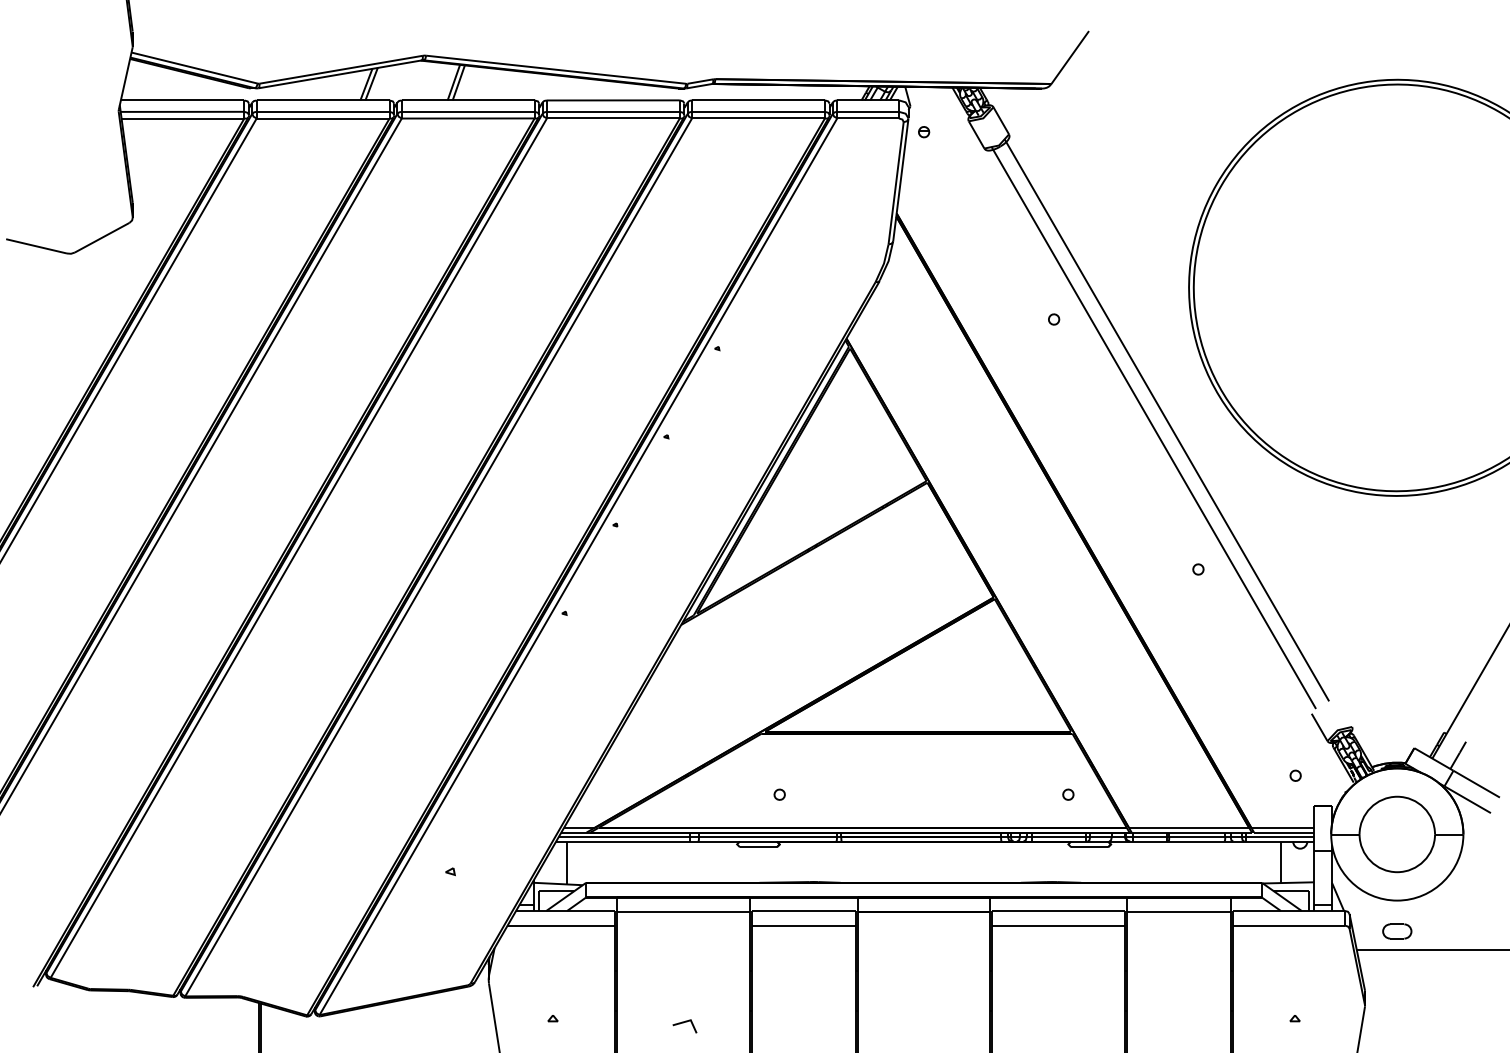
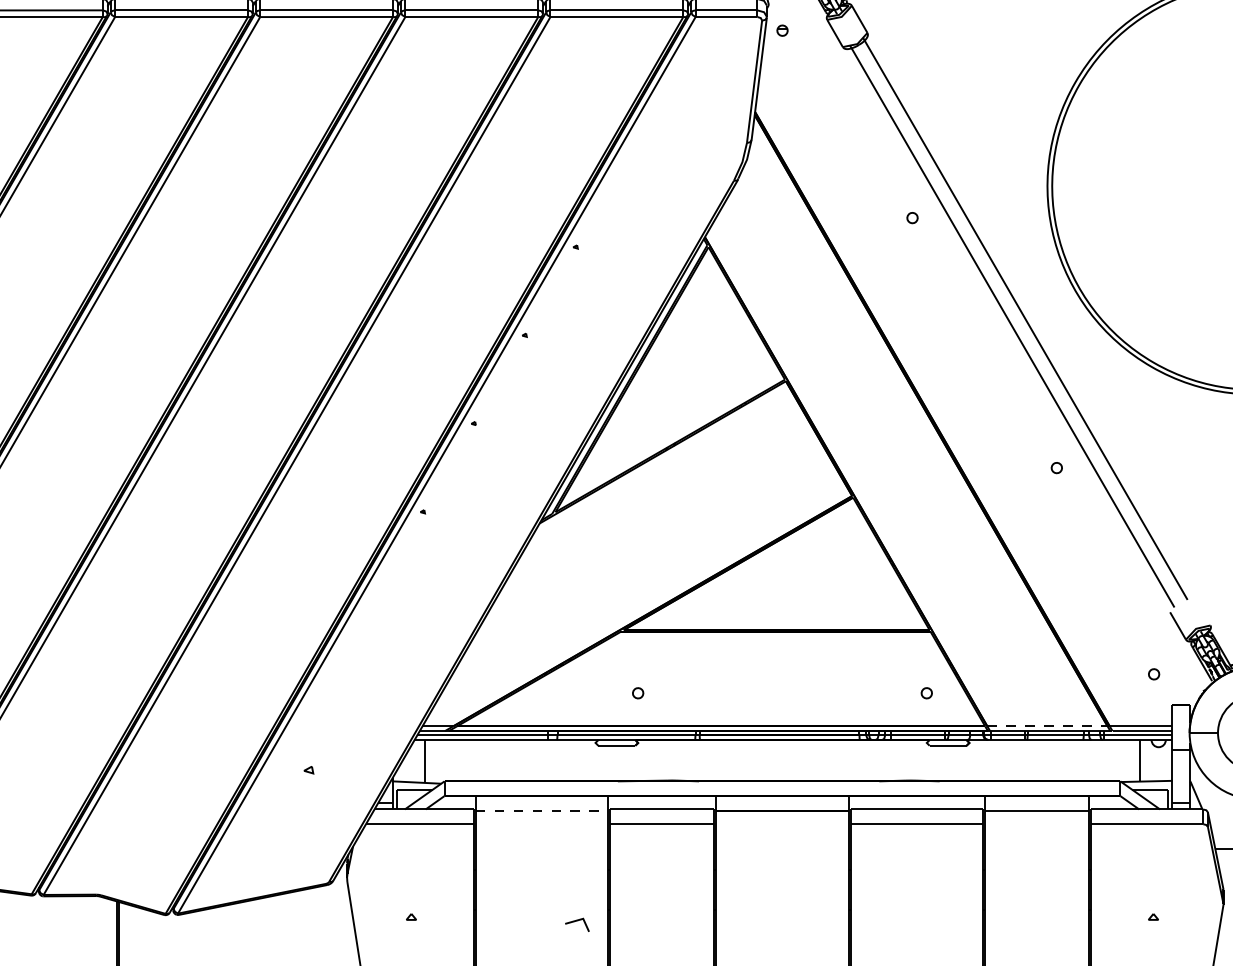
line: (1189, 827) -> (1047, 726), solid -> dashed
line: (684, 912) -> (542, 811), solid -> dashed
line: (683, 1023) -> (575, 922), moved

